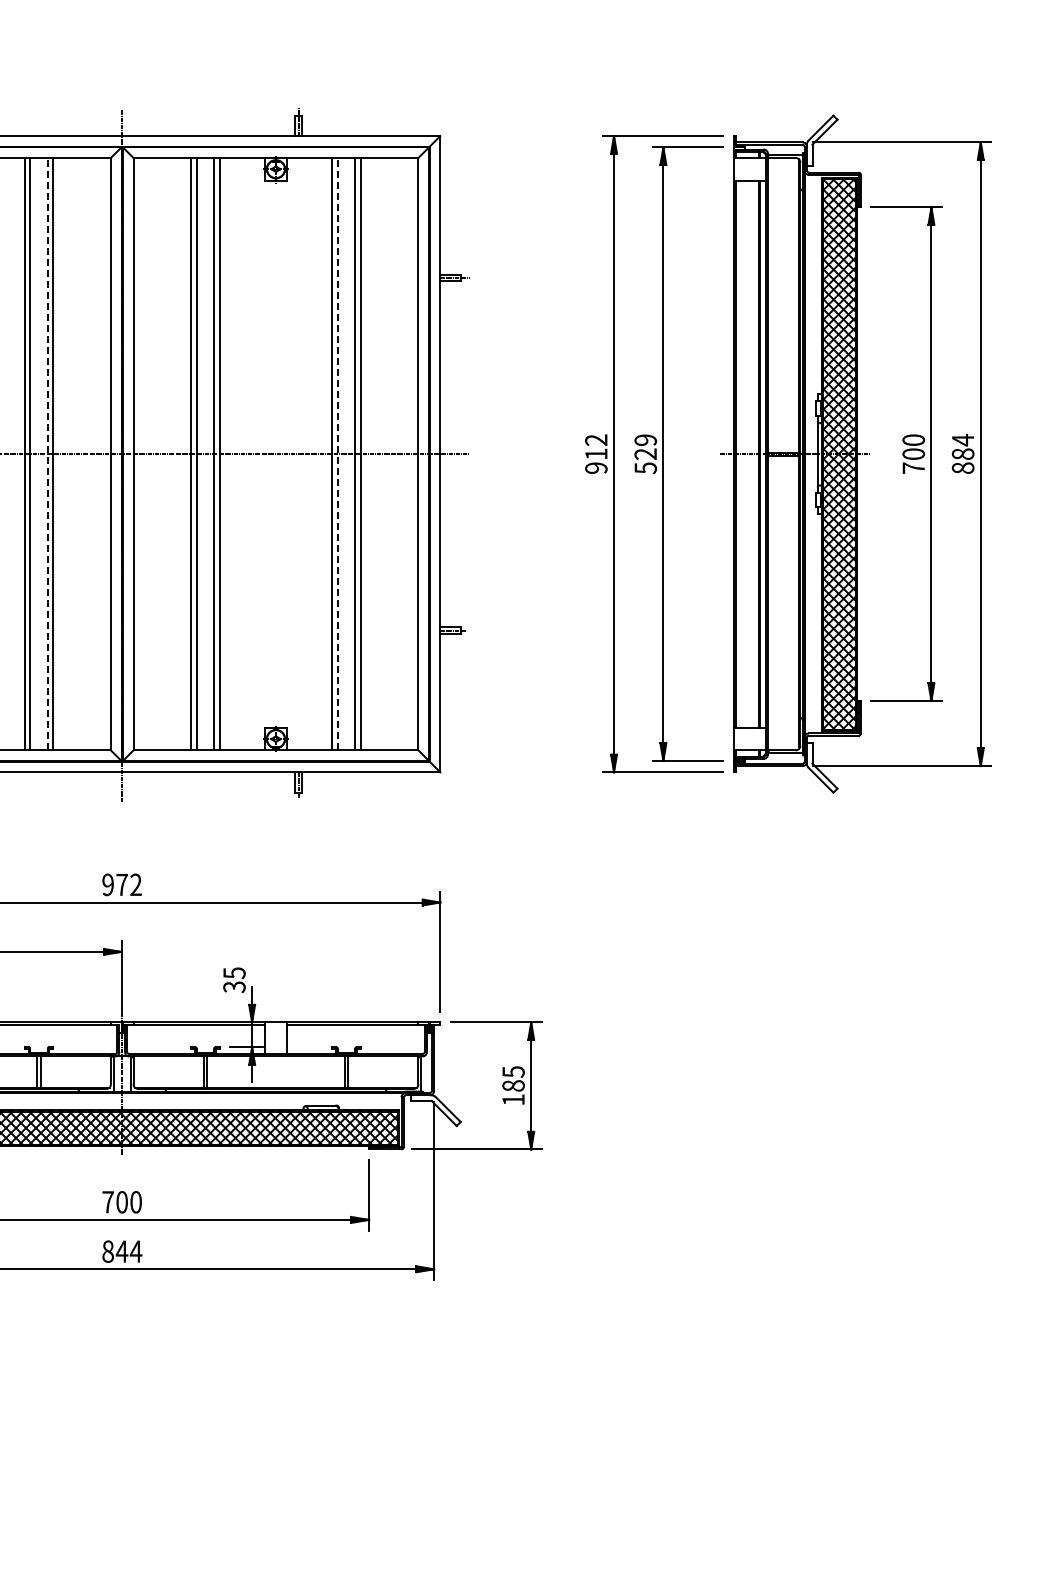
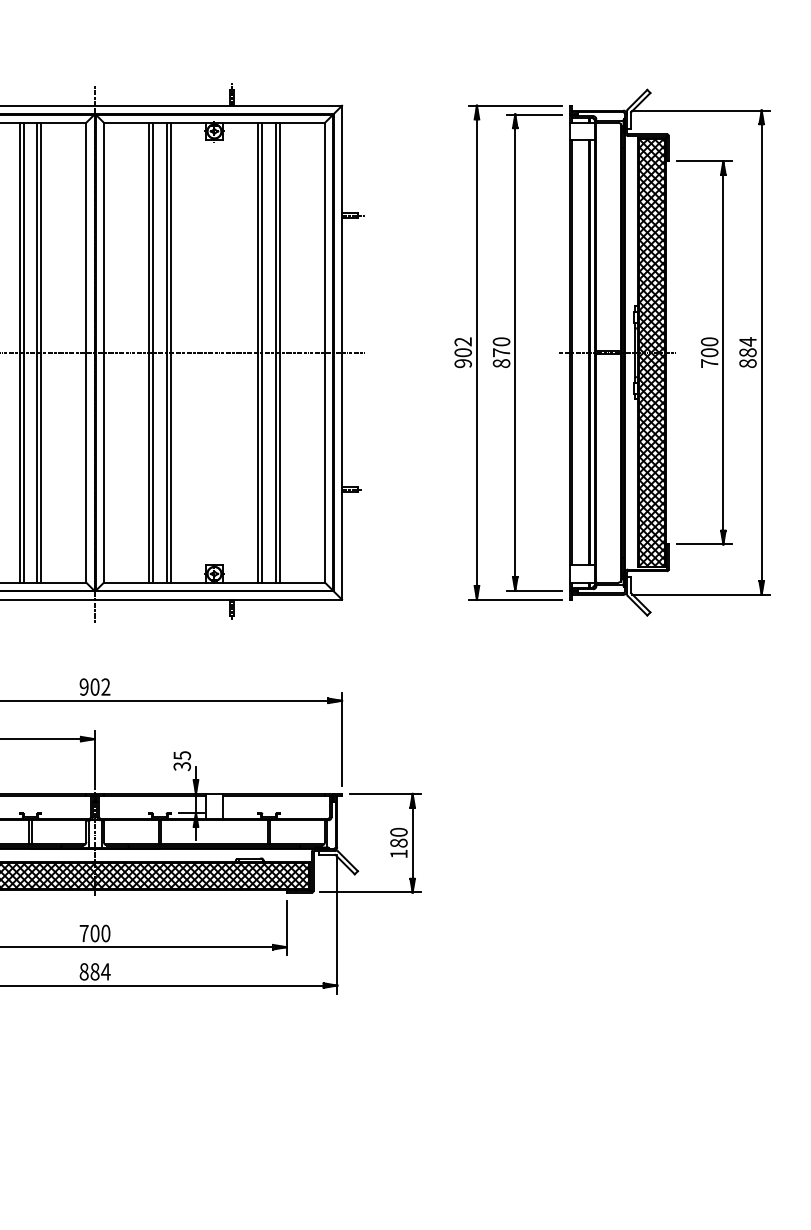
line: (47, 453) -> (37, 352), dashed -> solid
line: (337, 453) -> (262, 352), dashed -> solid
text: (596, 453) -> (463, 352), 912 -> 902
text: (645, 454) -> (501, 352), 529 -> 870
text: (121, 884) -> (94, 686), 972 -> 902
text: (513, 1071) -> (398, 832), 185 -> 180
text: (121, 1251) -> (94, 971), 844 -> 884

